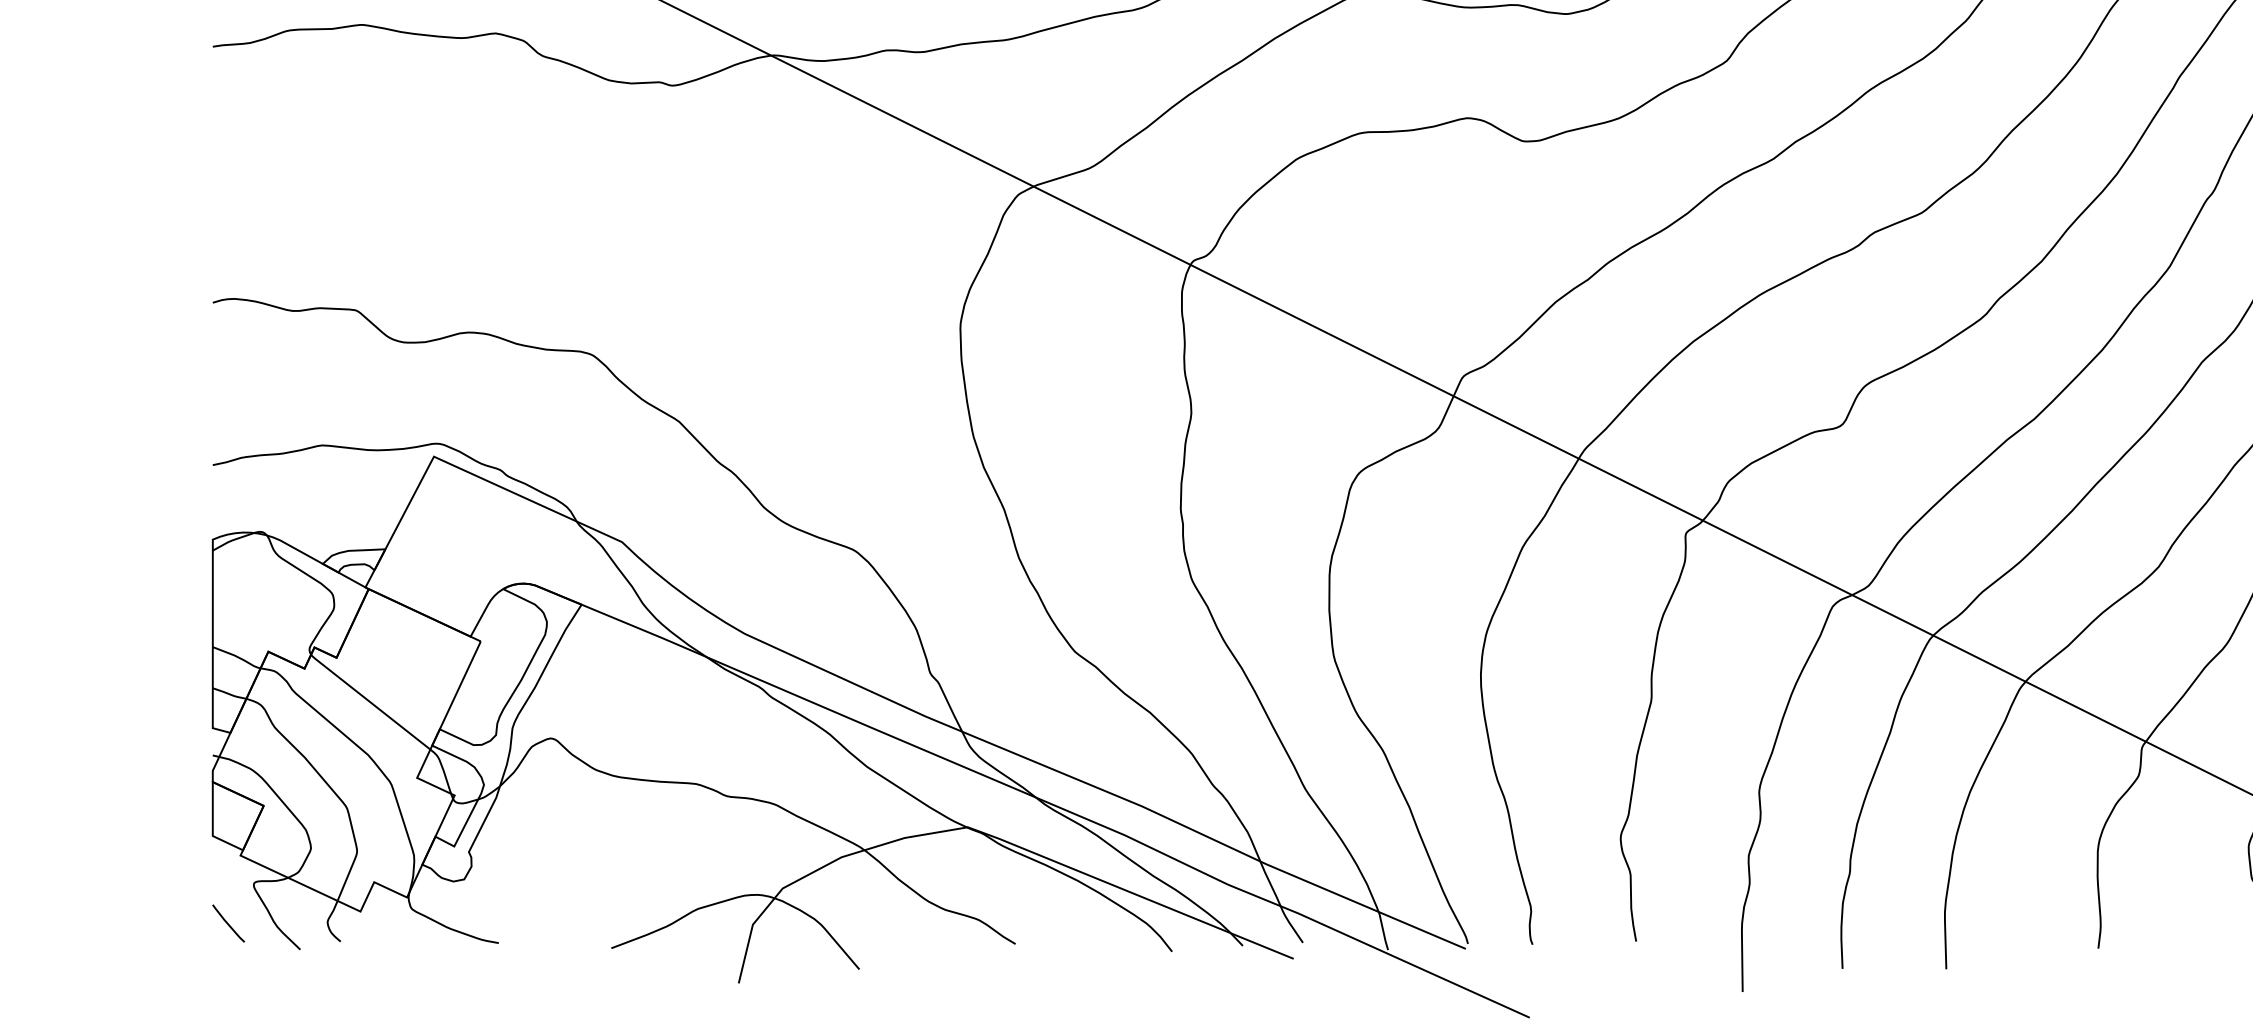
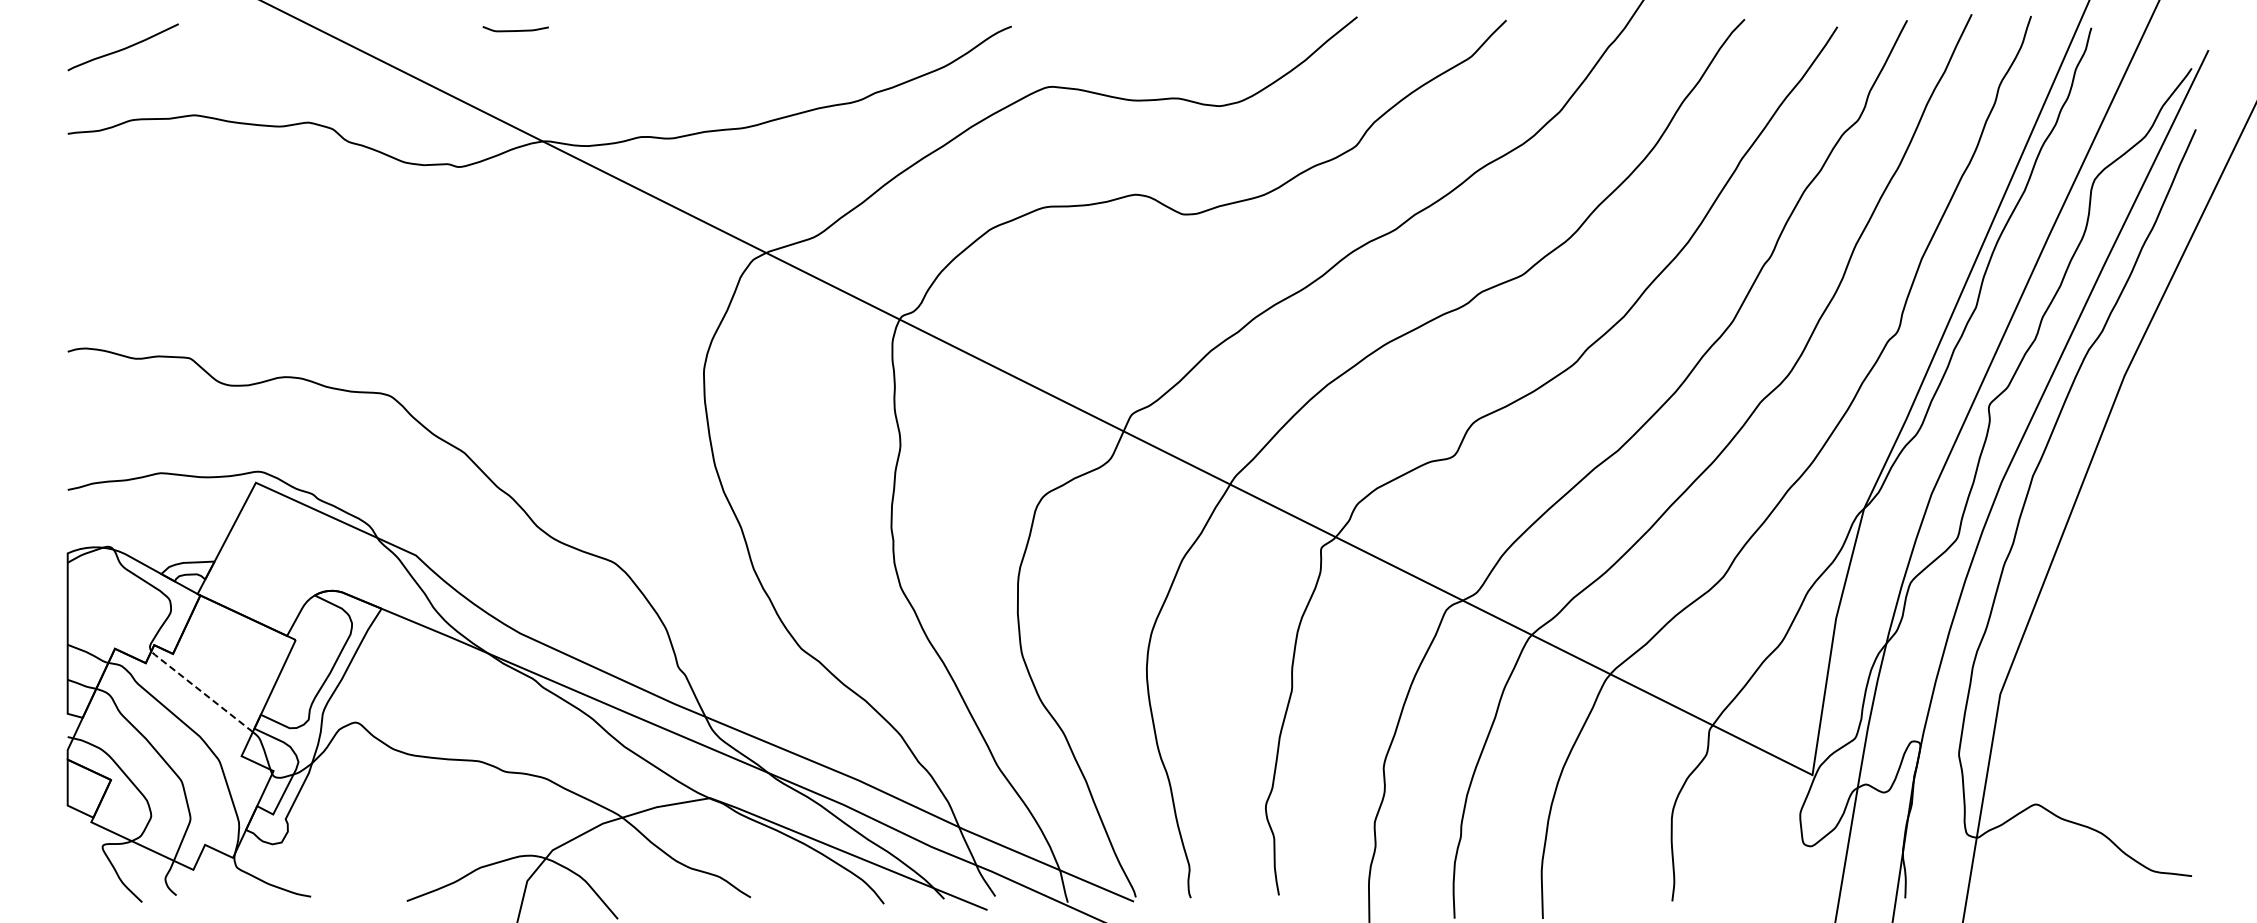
line: (368, 700) -> (200, 690), solid -> dashed
line: (229, 922) -> (81, 879), removed

